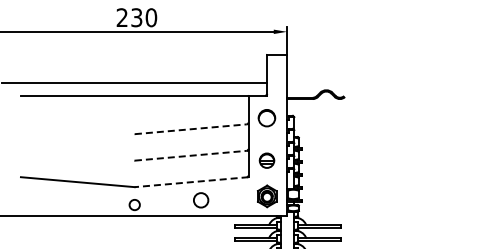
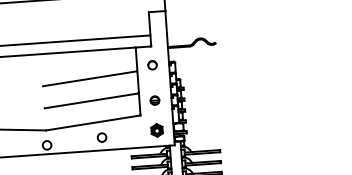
circle: (267, 118) -> (152, 65), size x0.62
line: (191, 129) -> (90, 79), dashed -> solid
line: (191, 155) -> (91, 100), dashed -> solid
part: (267, 160) -> (155, 100), size x0.71
line: (191, 182) -> (93, 123), dashed -> solid
part: (266, 196) -> (156, 130), size x0.71
circle: (200, 200) -> (101, 137), size x0.71

